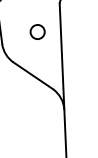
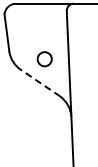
circle: (37, 32) -> (44, 59), moved
line: (33, 76) -> (40, 83), solid -> dashed

